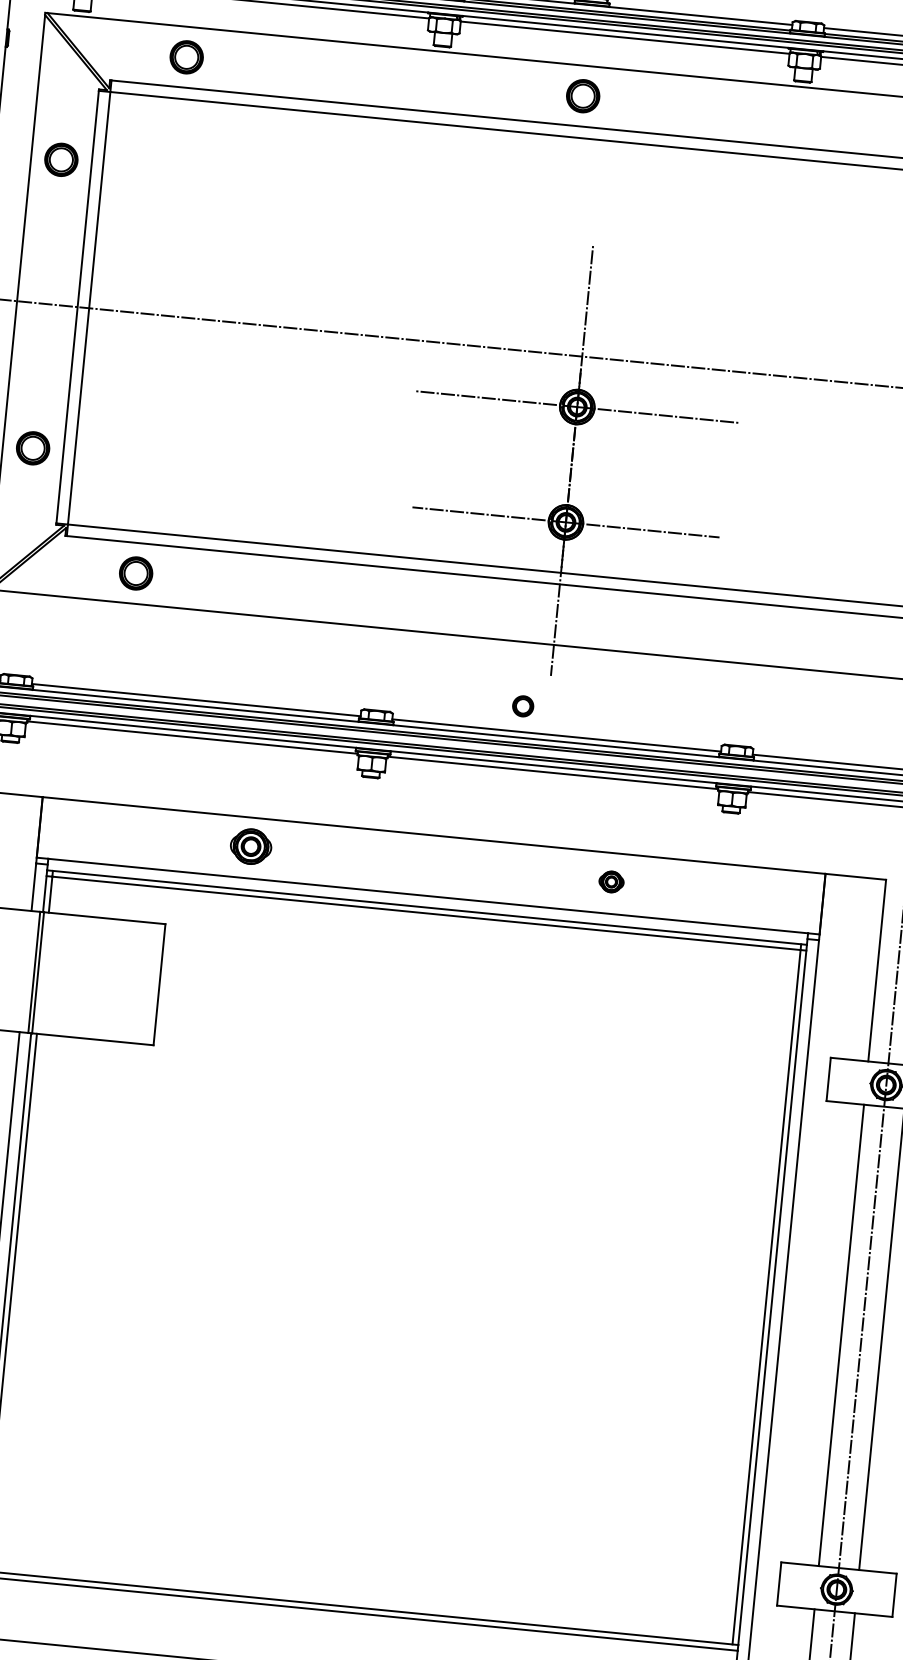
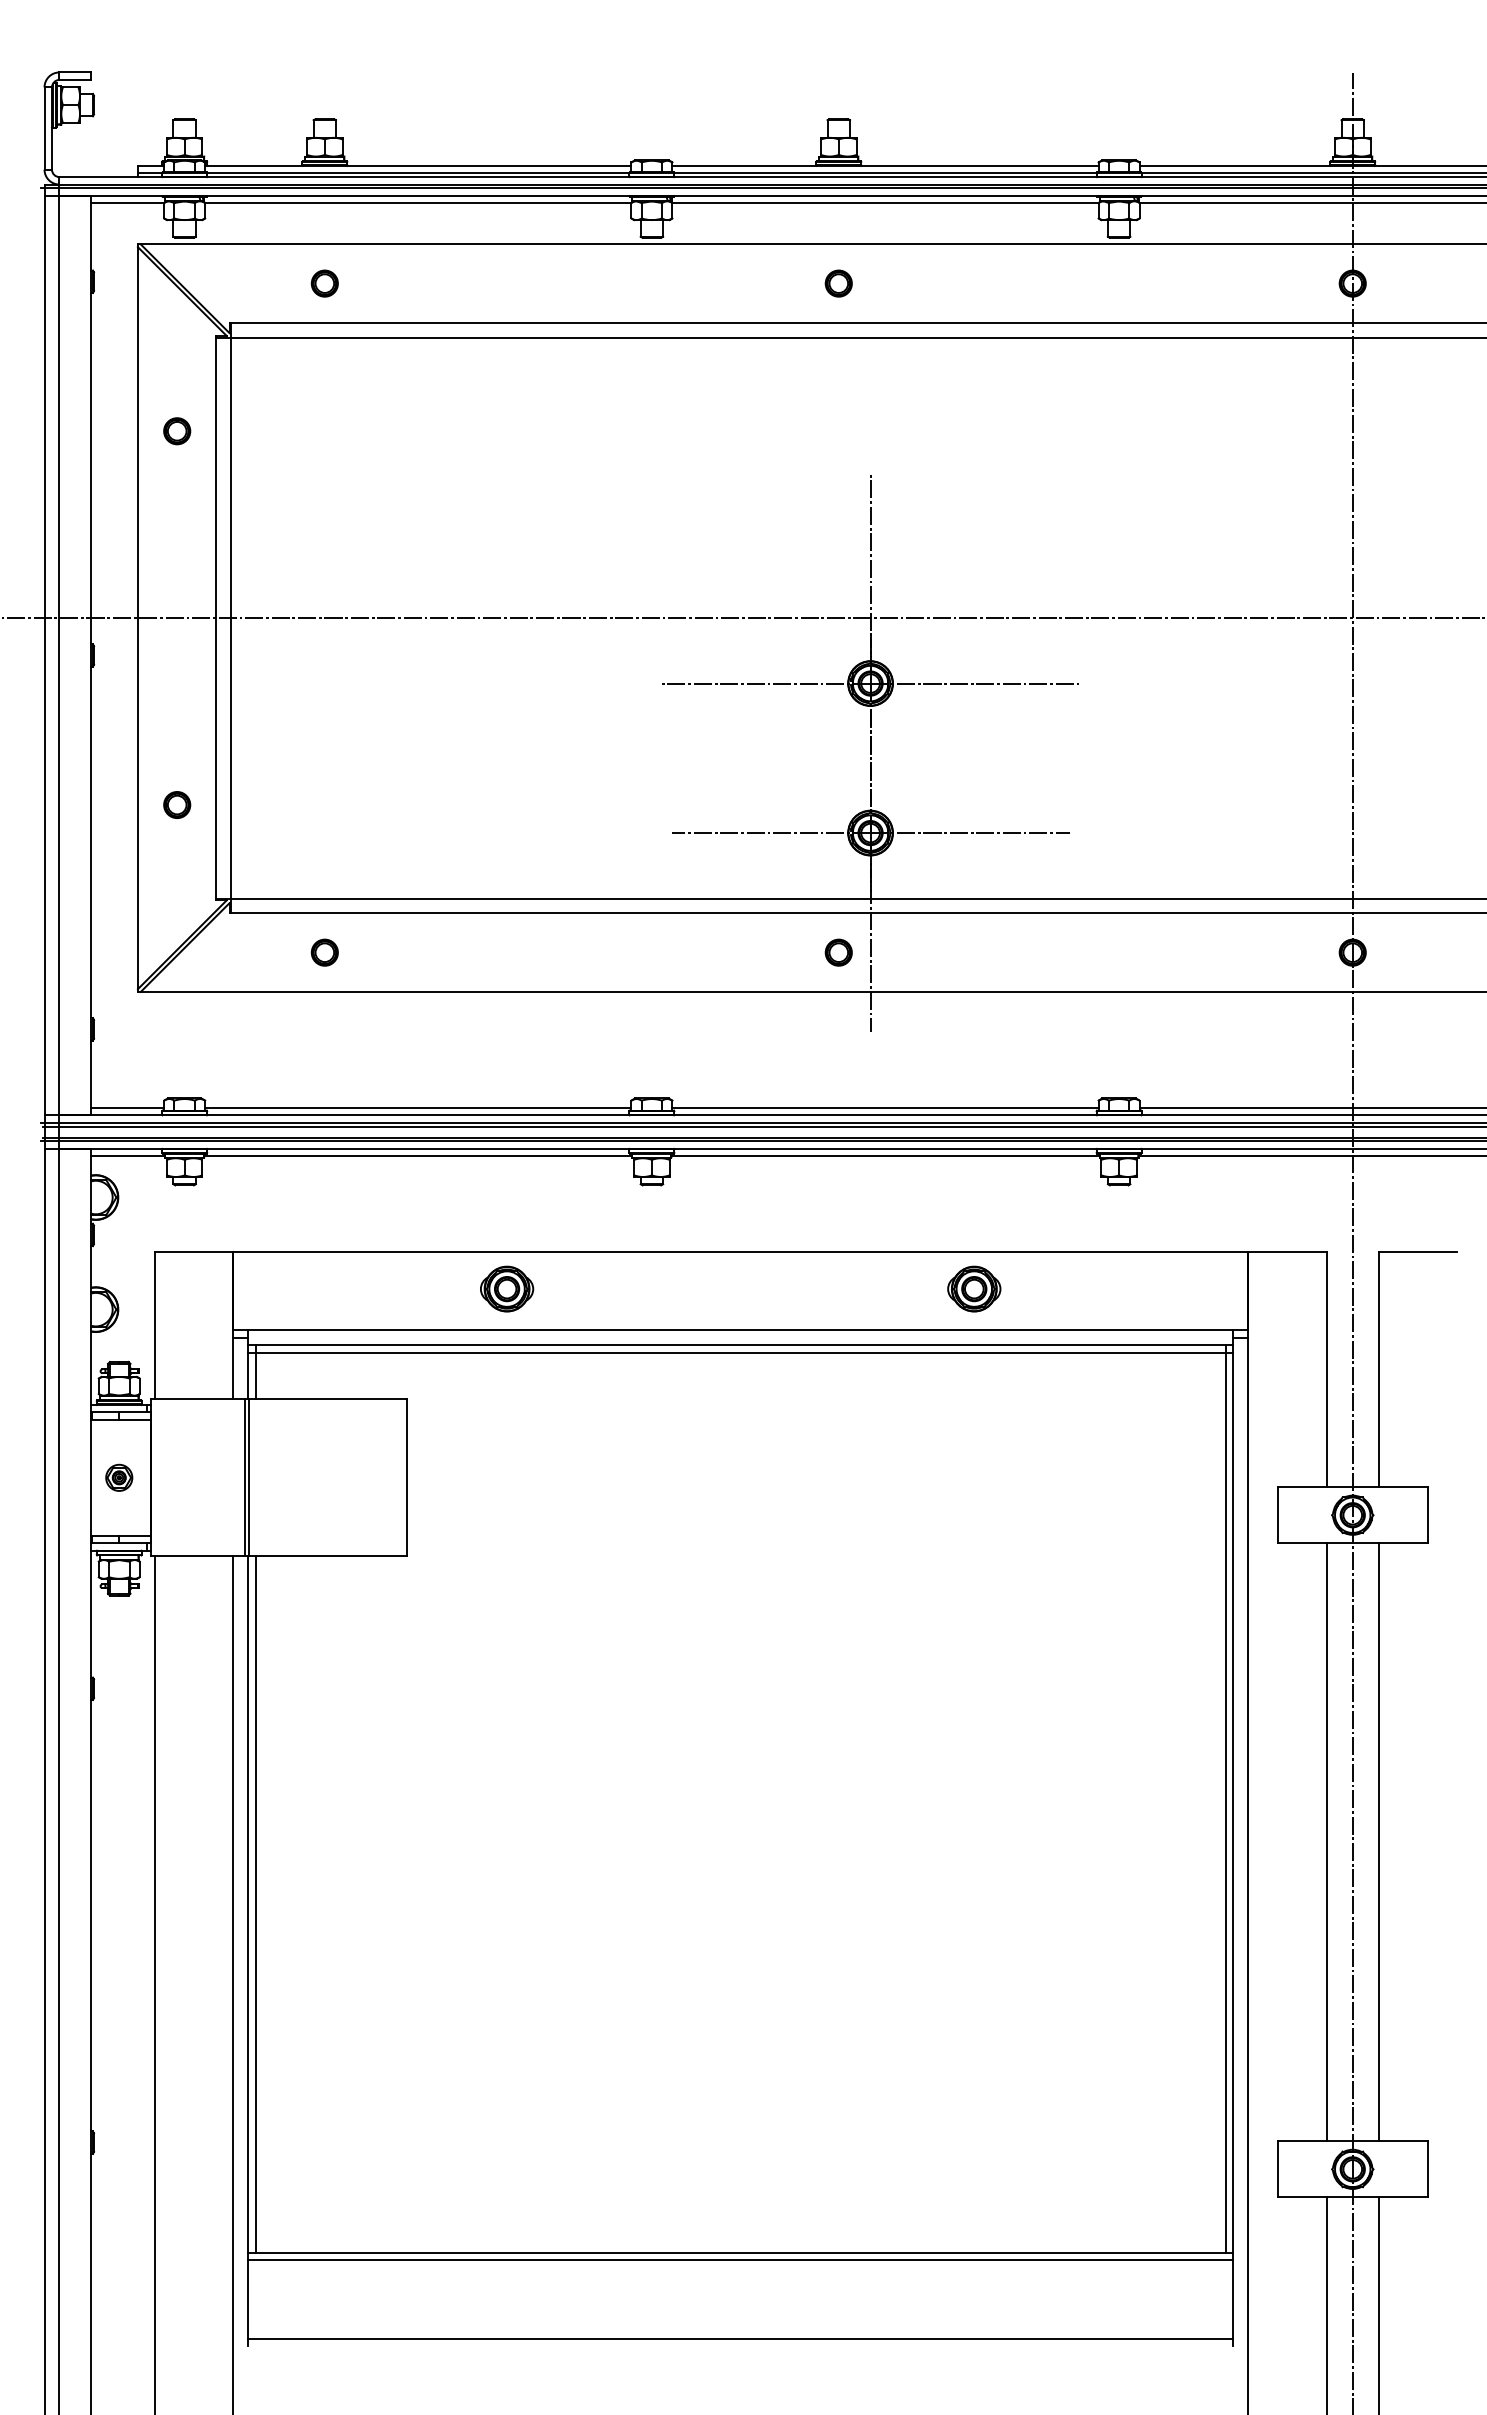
part: (186, 57) -> (324, 283), size x0.62
part: (582, 96) -> (838, 283), size x0.62
part: (61, 160) -> (177, 431), size x0.62
part: (33, 447) -> (177, 804), size x0.62
part: (135, 573) -> (324, 952), size x0.62
part: (522, 706) -> (838, 952), moved
part: (611, 881) -> (974, 1288), size x1.67

